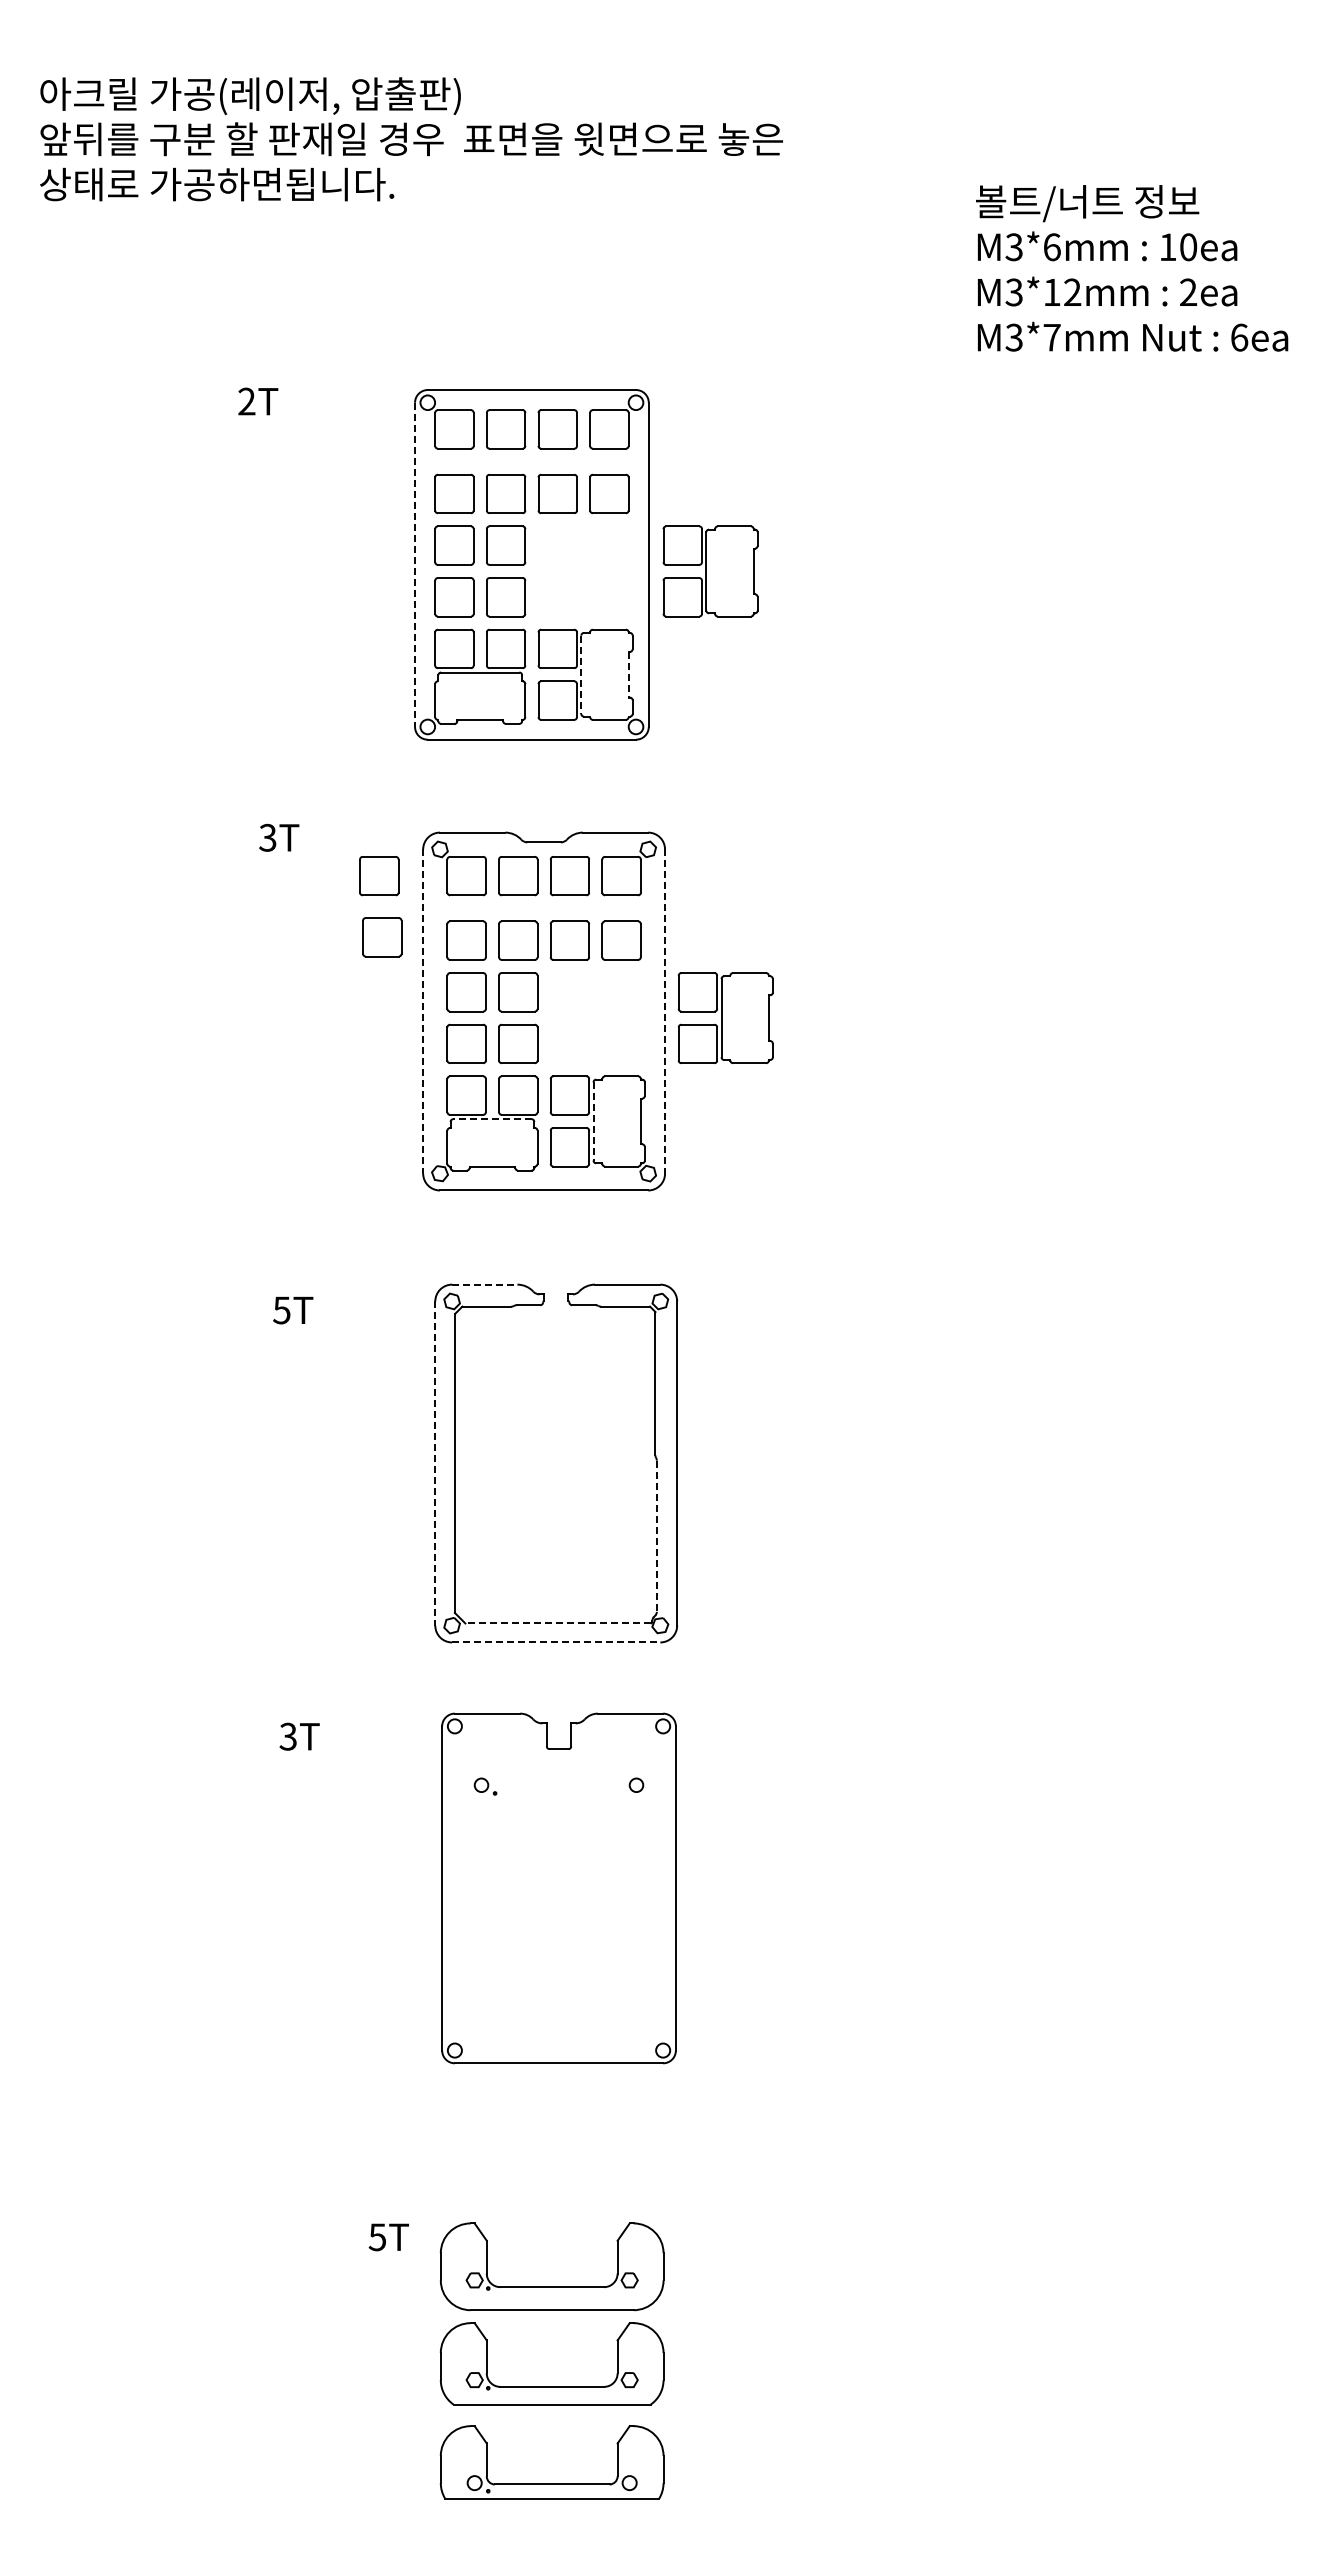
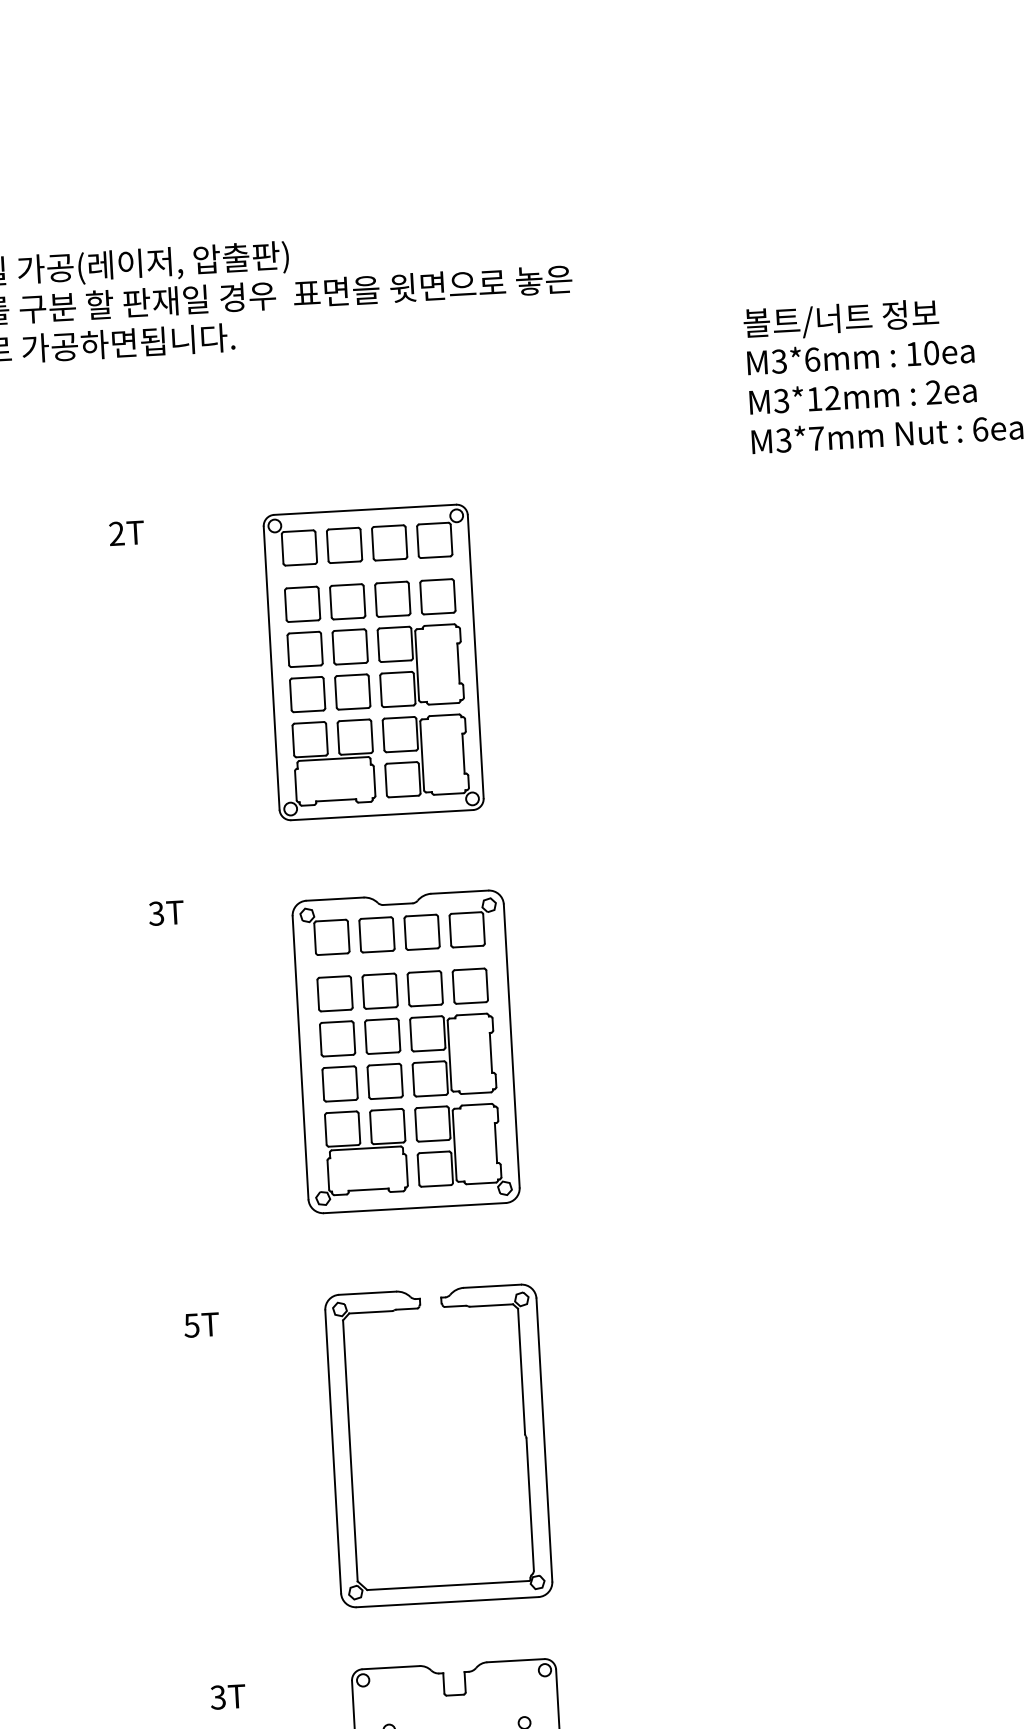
line: (415, 565) -> (272, 668), dashed -> solid
part: (710, 571) -> (420, 665), moved
line: (628, 674) -> (463, 753), dashed -> solid
line: (581, 675) -> (422, 756), dashed -> solid
part: (379, 876) -> (255, 942), removed
part: (382, 937) -> (261, 995), removed
line: (423, 1012) -> (300, 1058), dashed -> solid
line: (665, 1012) -> (512, 1046), dashed -> solid
part: (725, 1018) -> (453, 1055), moved
line: (491, 1119) -> (365, 1148), dashed -> solid
line: (593, 1121) -> (454, 1145), dashed -> solid
line: (484, 1284) -> (367, 1293), dashed -> solid
line: (435, 1464) -> (333, 1452), dashed -> solid
line: (656, 1536) -> (529, 1504), dashed -> solid
line: (558, 1623) -> (448, 1585), dashed -> solid
line: (556, 1642) -> (447, 1602), dashed -> solid

